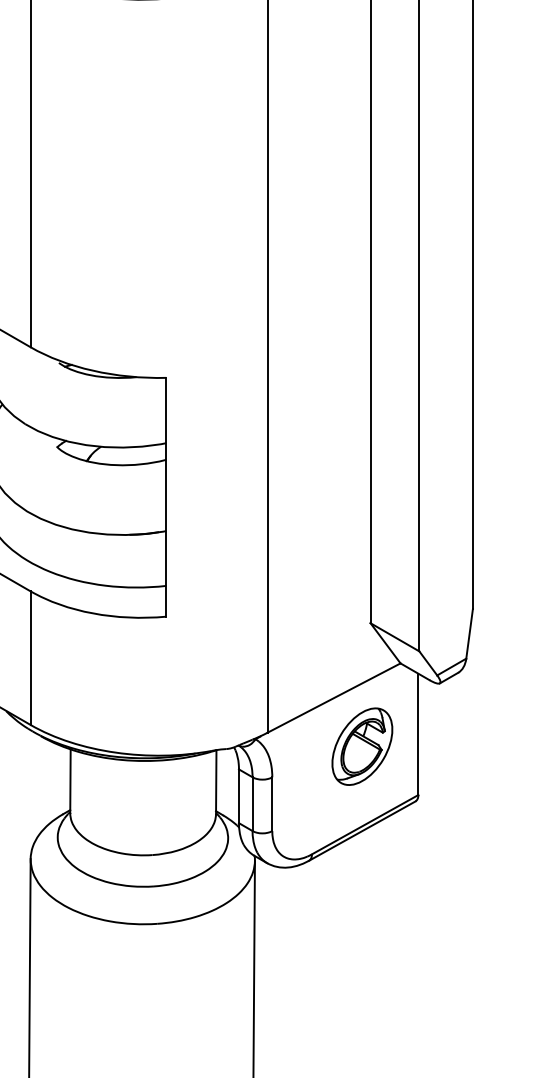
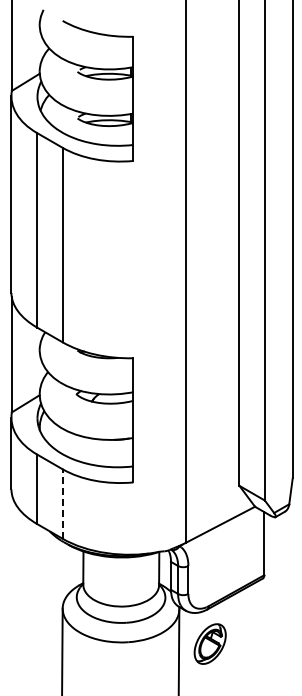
line: (30, 659) -> (62, 504), solid -> dashed
part: (361, 745) -> (209, 643), moved

